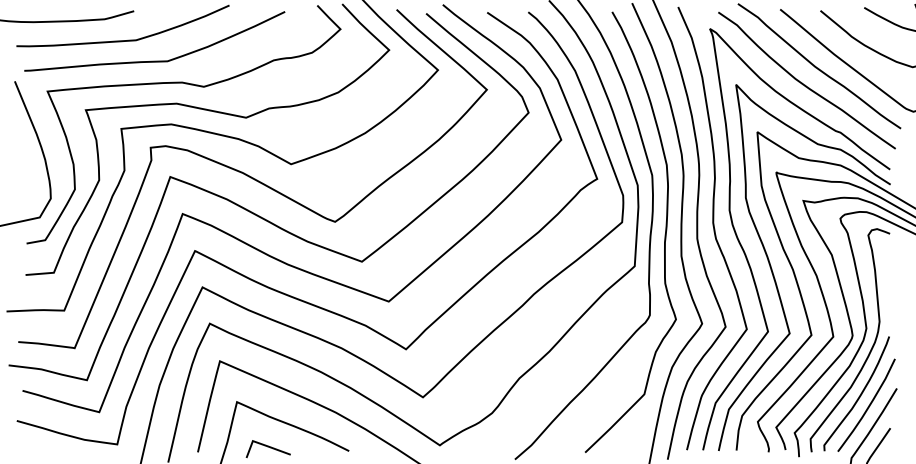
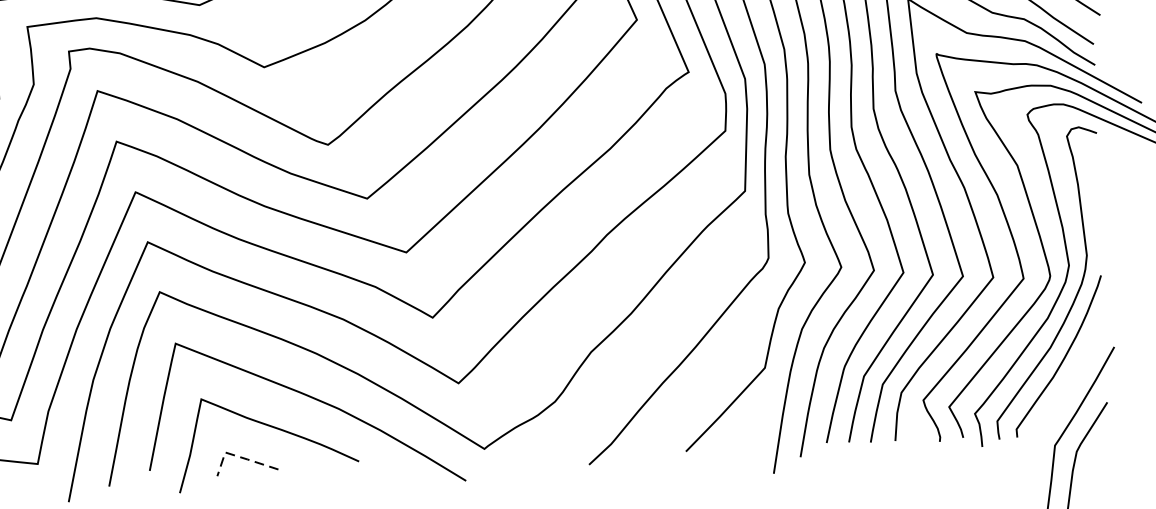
curve: (868, 405) -> (1075, 371), removed
line: (262, 444) -> (238, 456), solid -> dashed

